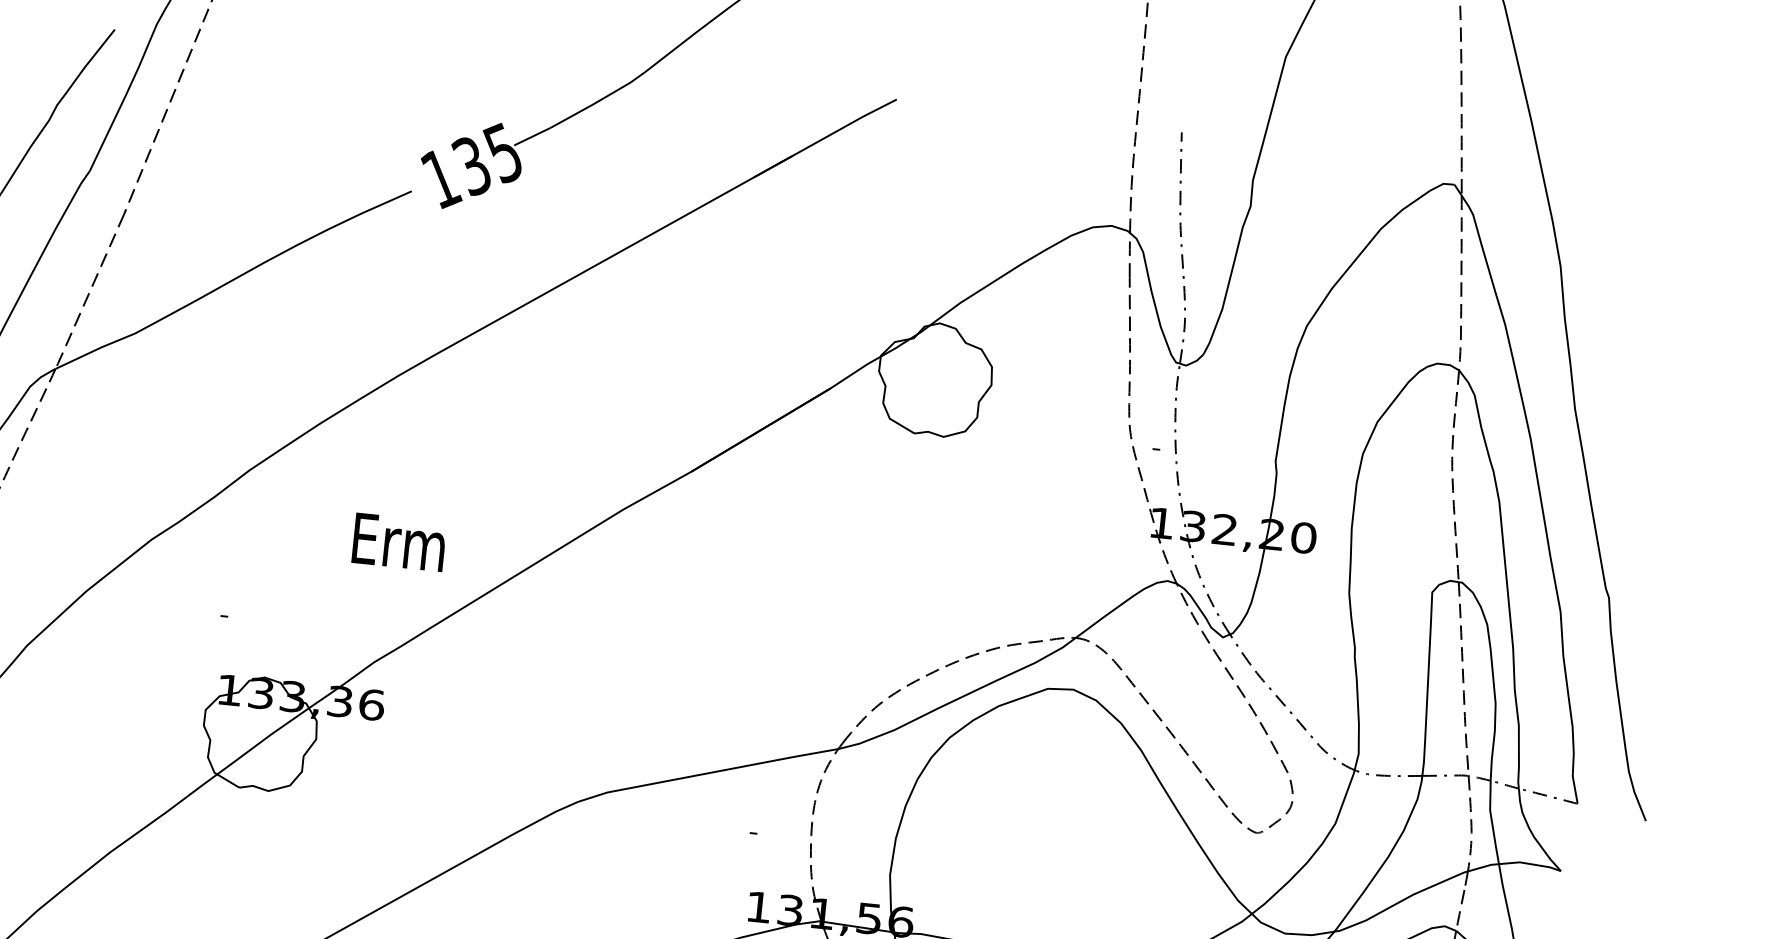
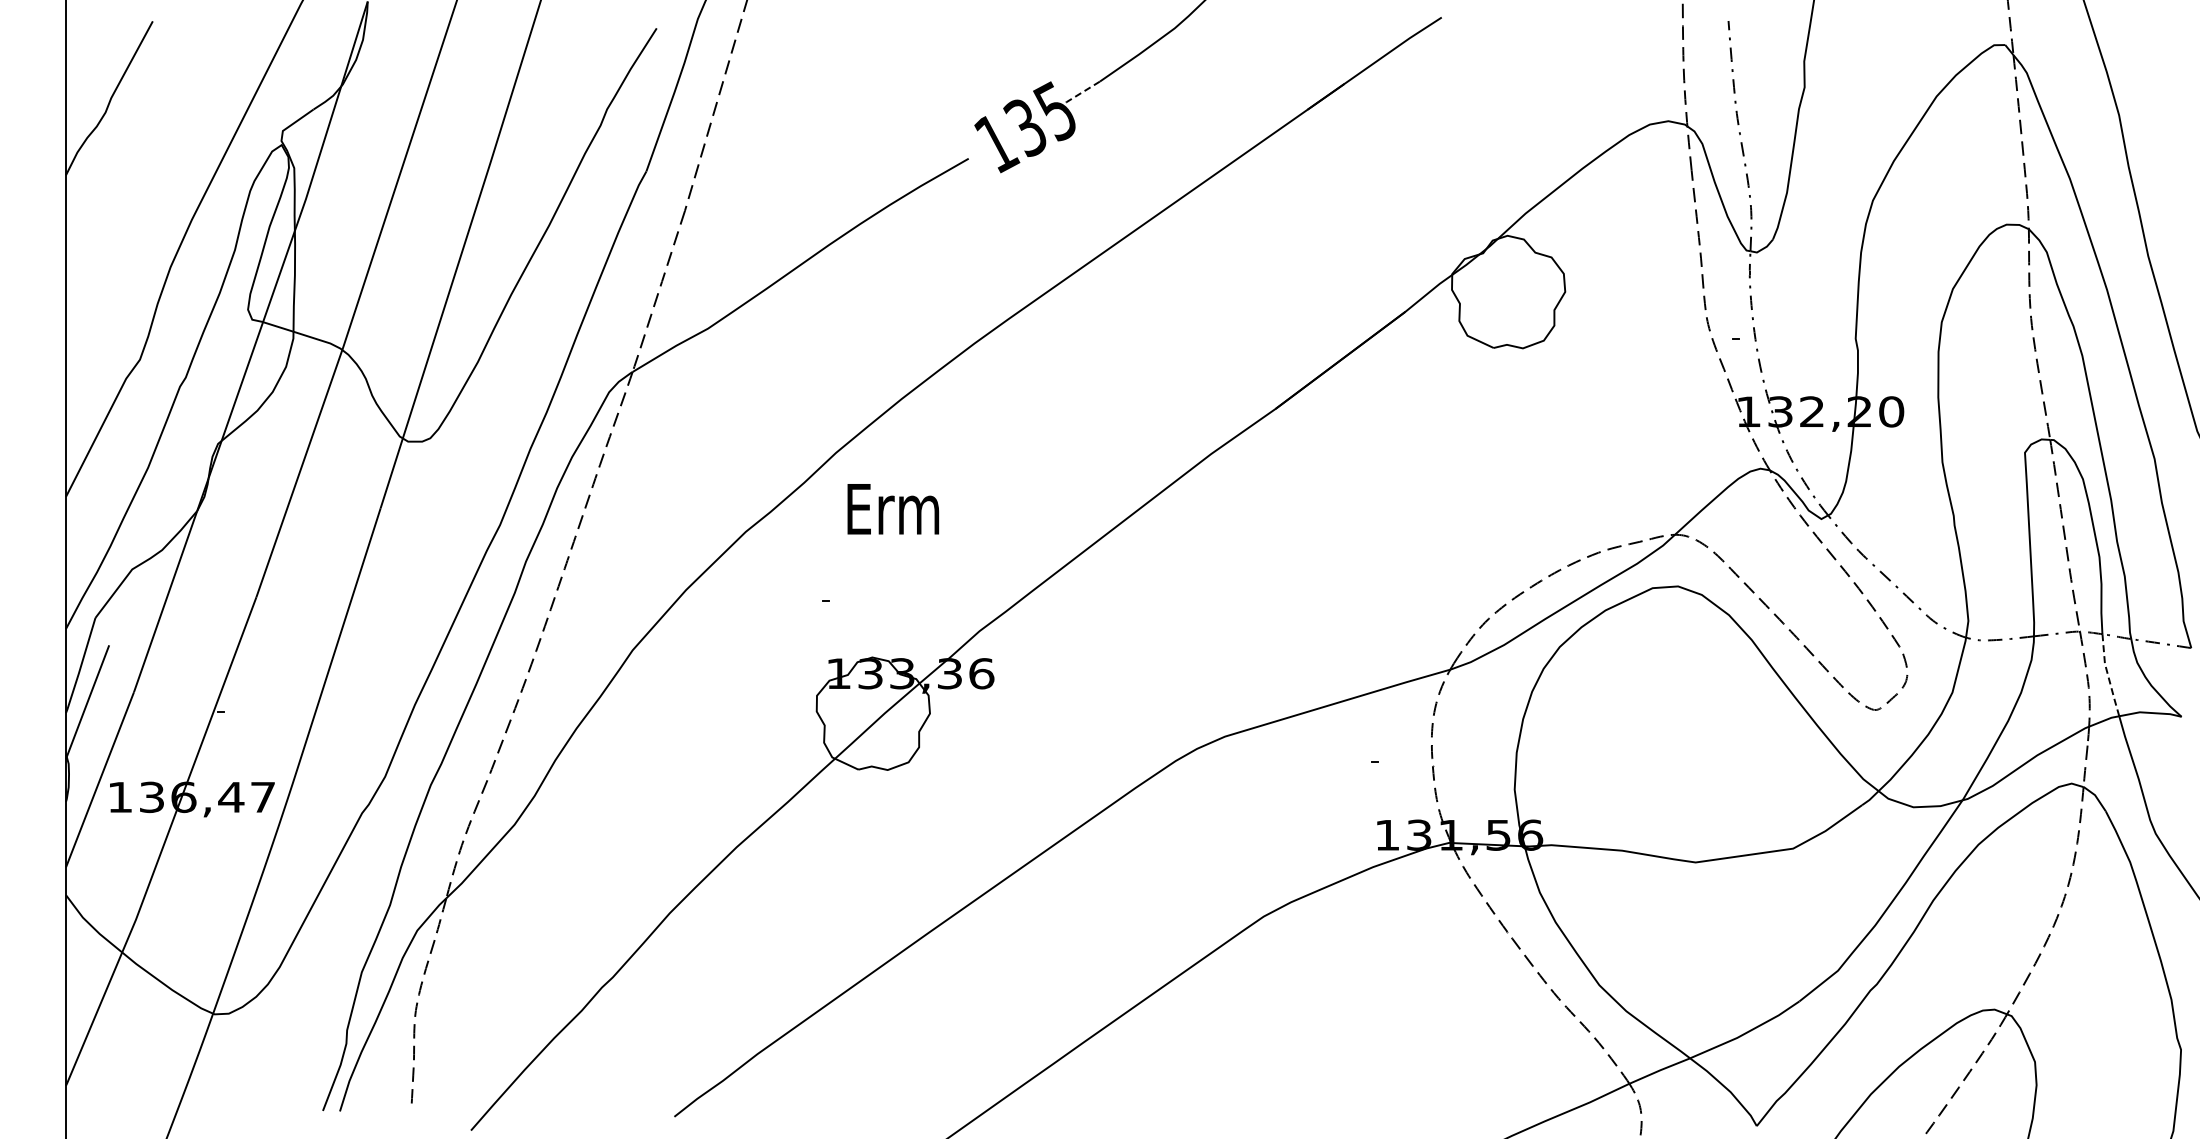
line: (531, 137) -> (1082, 92), solid -> dashed
text: (399, 542) -> (893, 509), moved
line: (1492, 823) -> (2108, 676), solid -> dashed

